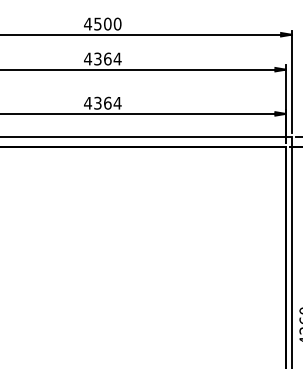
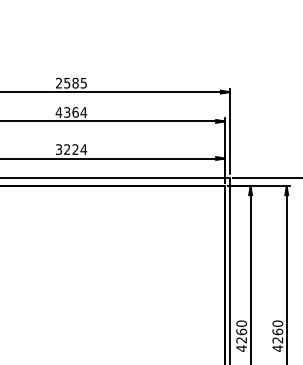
text: (102, 23) -> (71, 82), 4500 -> 2585
text: (96, 103) -> (66, 149), 4364 -> 3224

